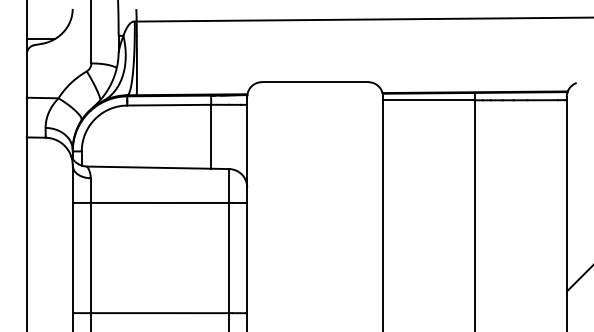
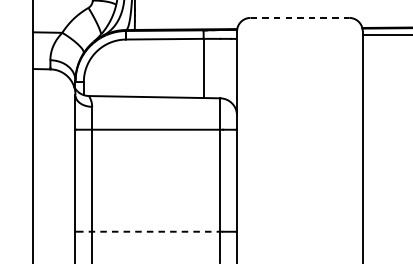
line: (315, 82) -> (300, 18), solid -> dashed
line: (153, 313) -> (150, 232), solid -> dashed

